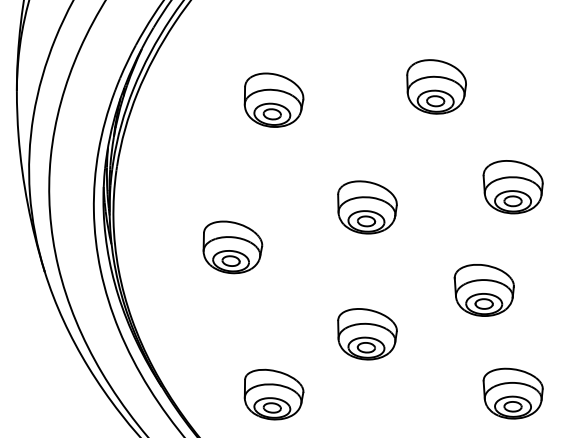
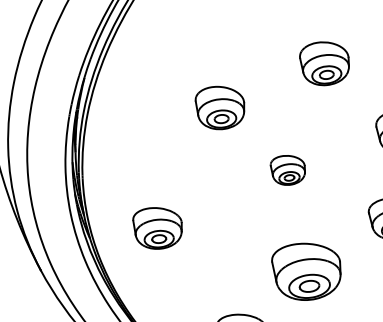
part: (273, 99) -> (220, 107), moved
part: (367, 207) -> (288, 170), size x0.7
part: (232, 247) -> (158, 228), moved
part: (367, 334) -> (307, 271), size x1.4

